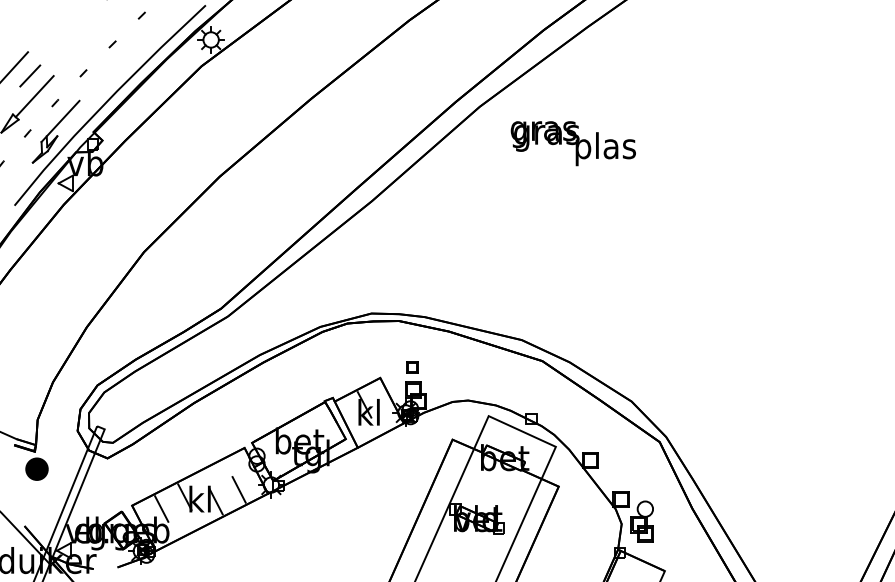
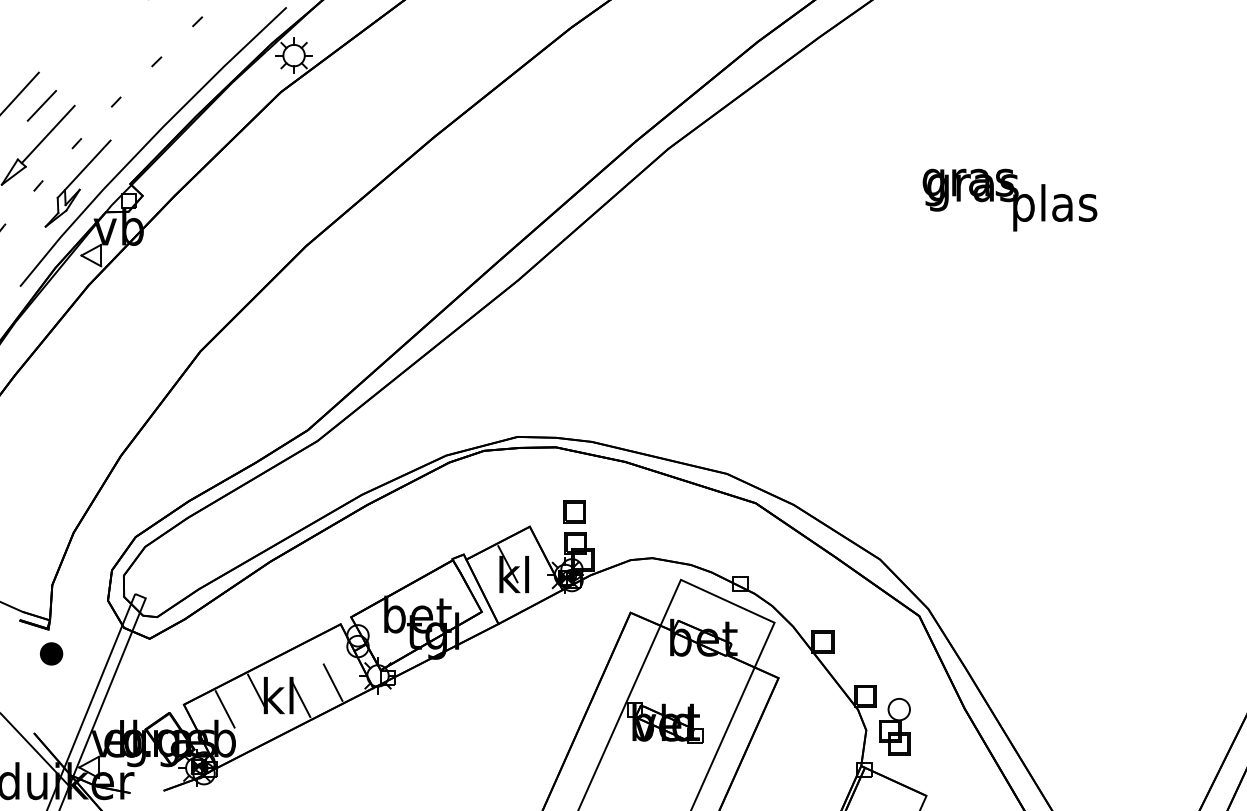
text: (573, 143) -> (1009, 199), moved
part: (412, 367) -> (574, 511), size x1.43
part: (37, 468) -> (51, 653), size x0.71

